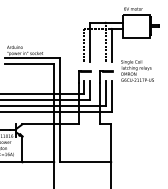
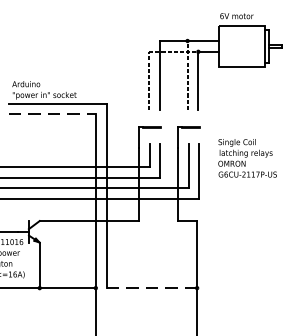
line: (29, 64) -> (52, 114), solid -> dashed
text: (137, 70) -> (247, 157), moved
line: (85, 162) -> (151, 288), solid -> dashed

